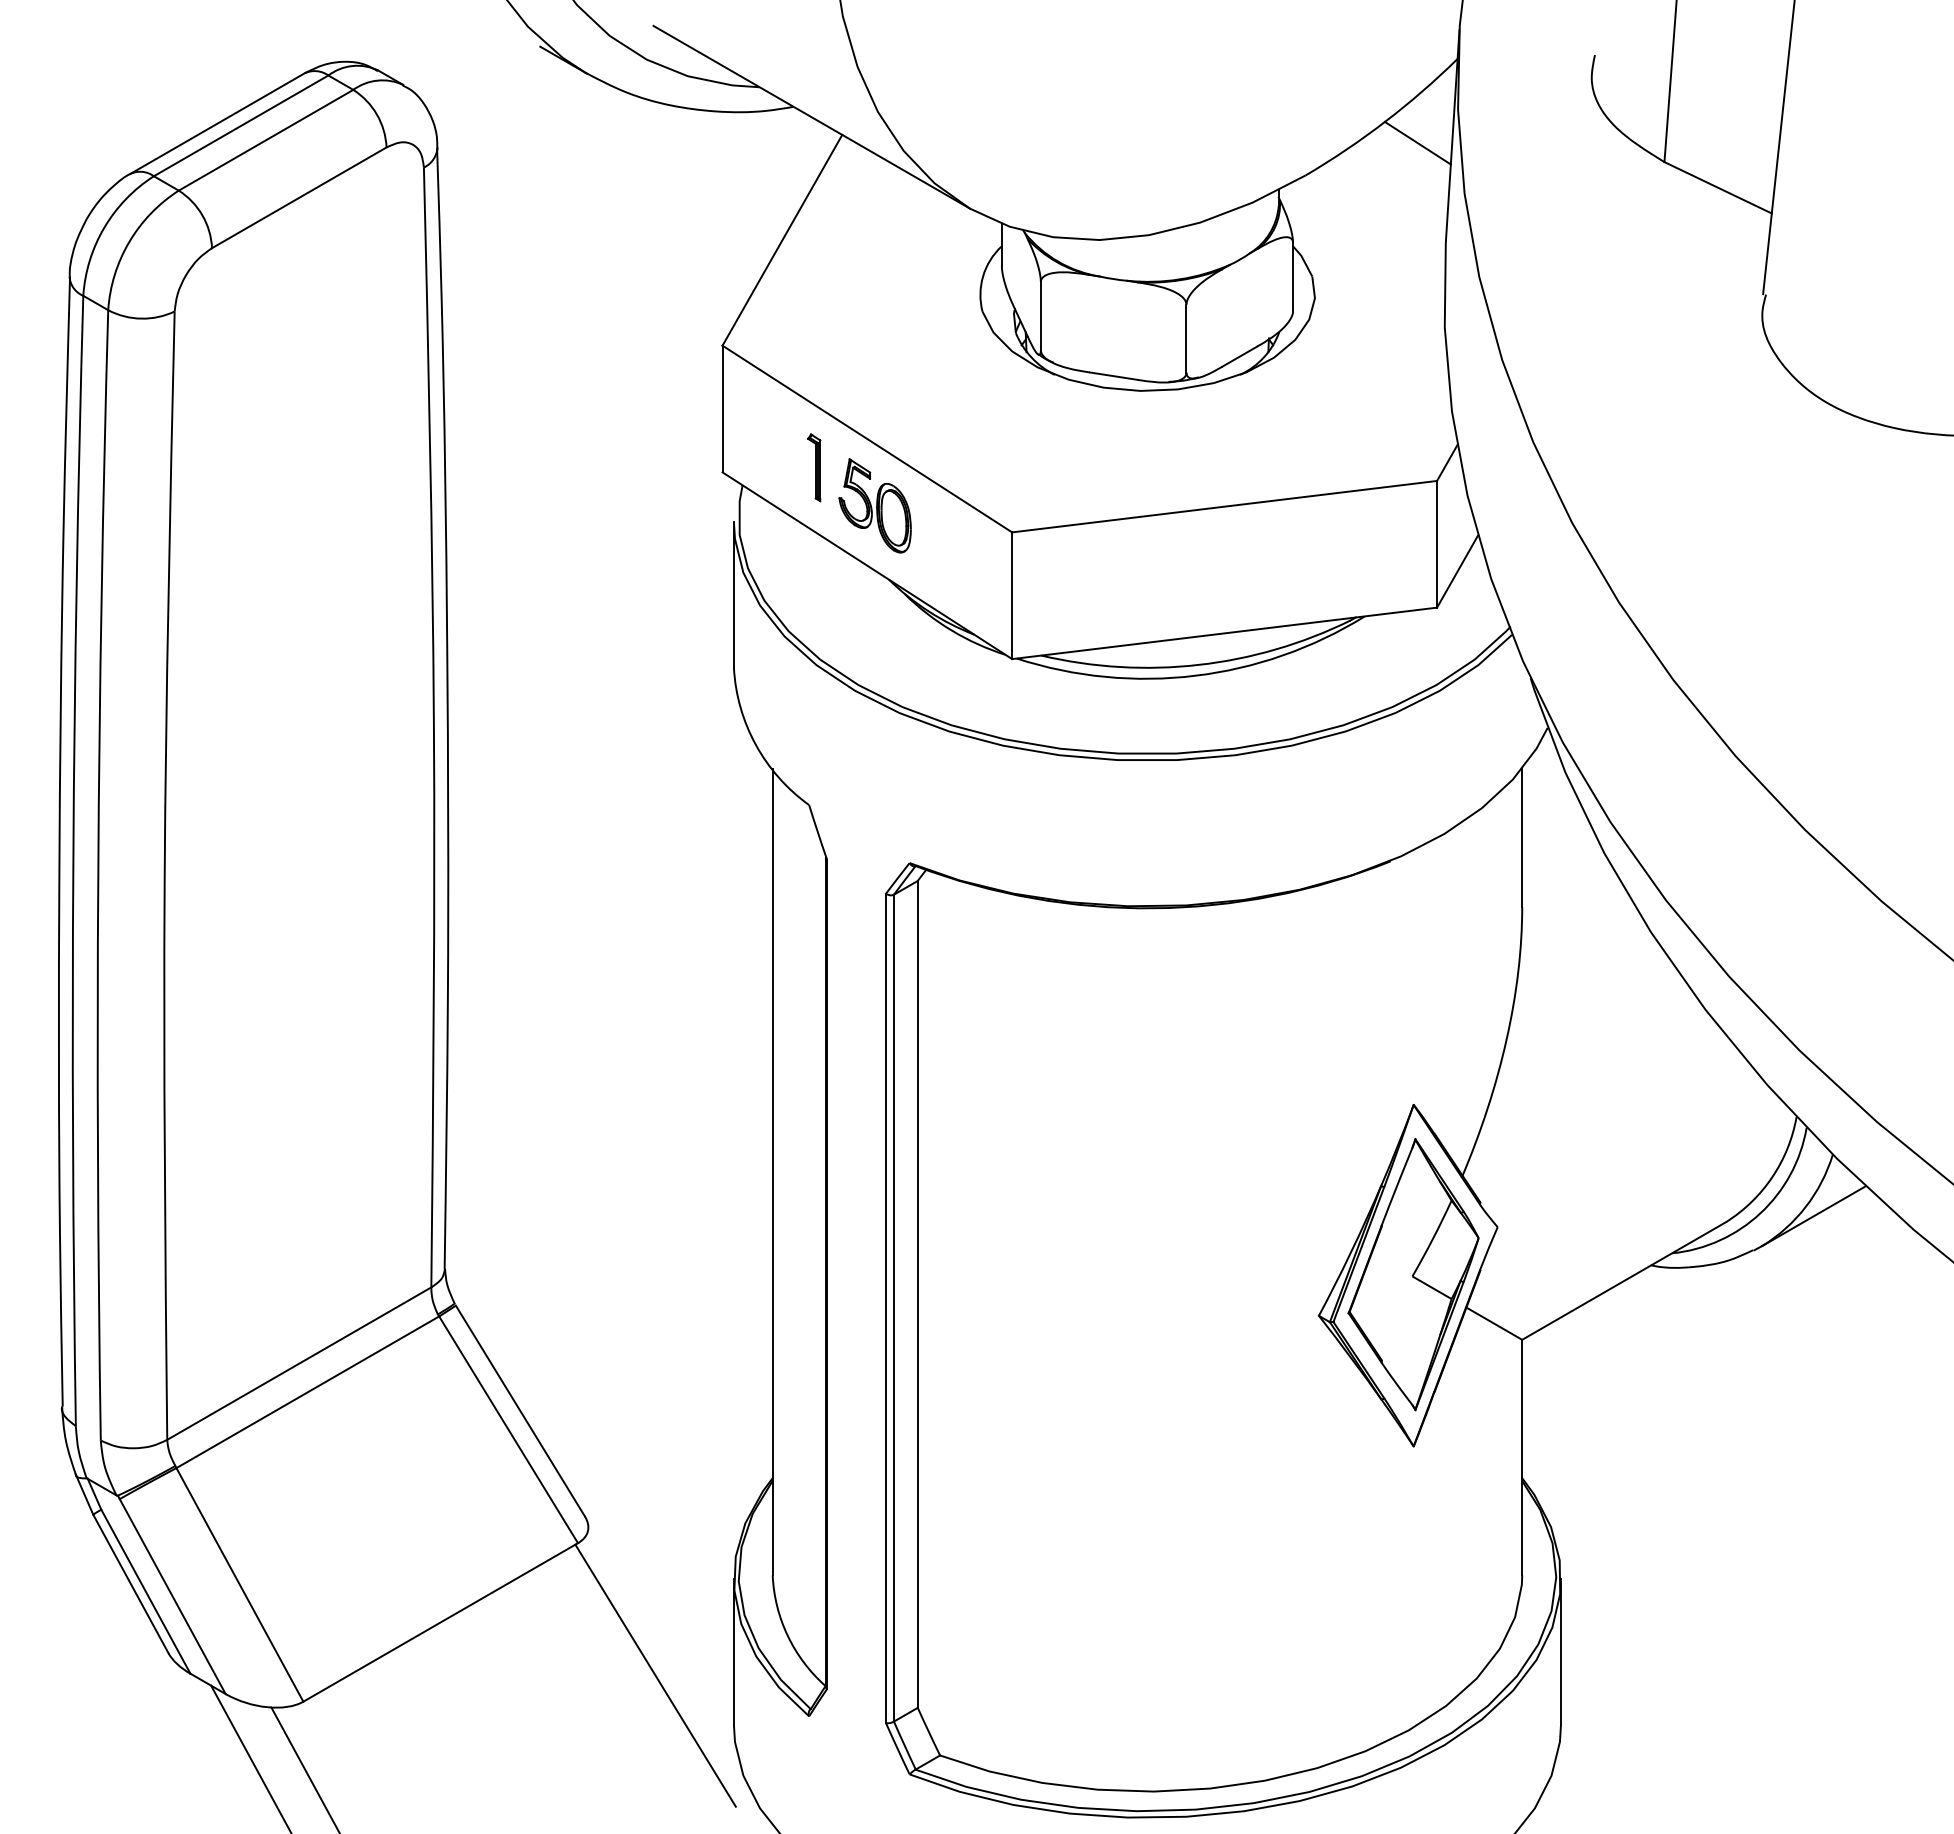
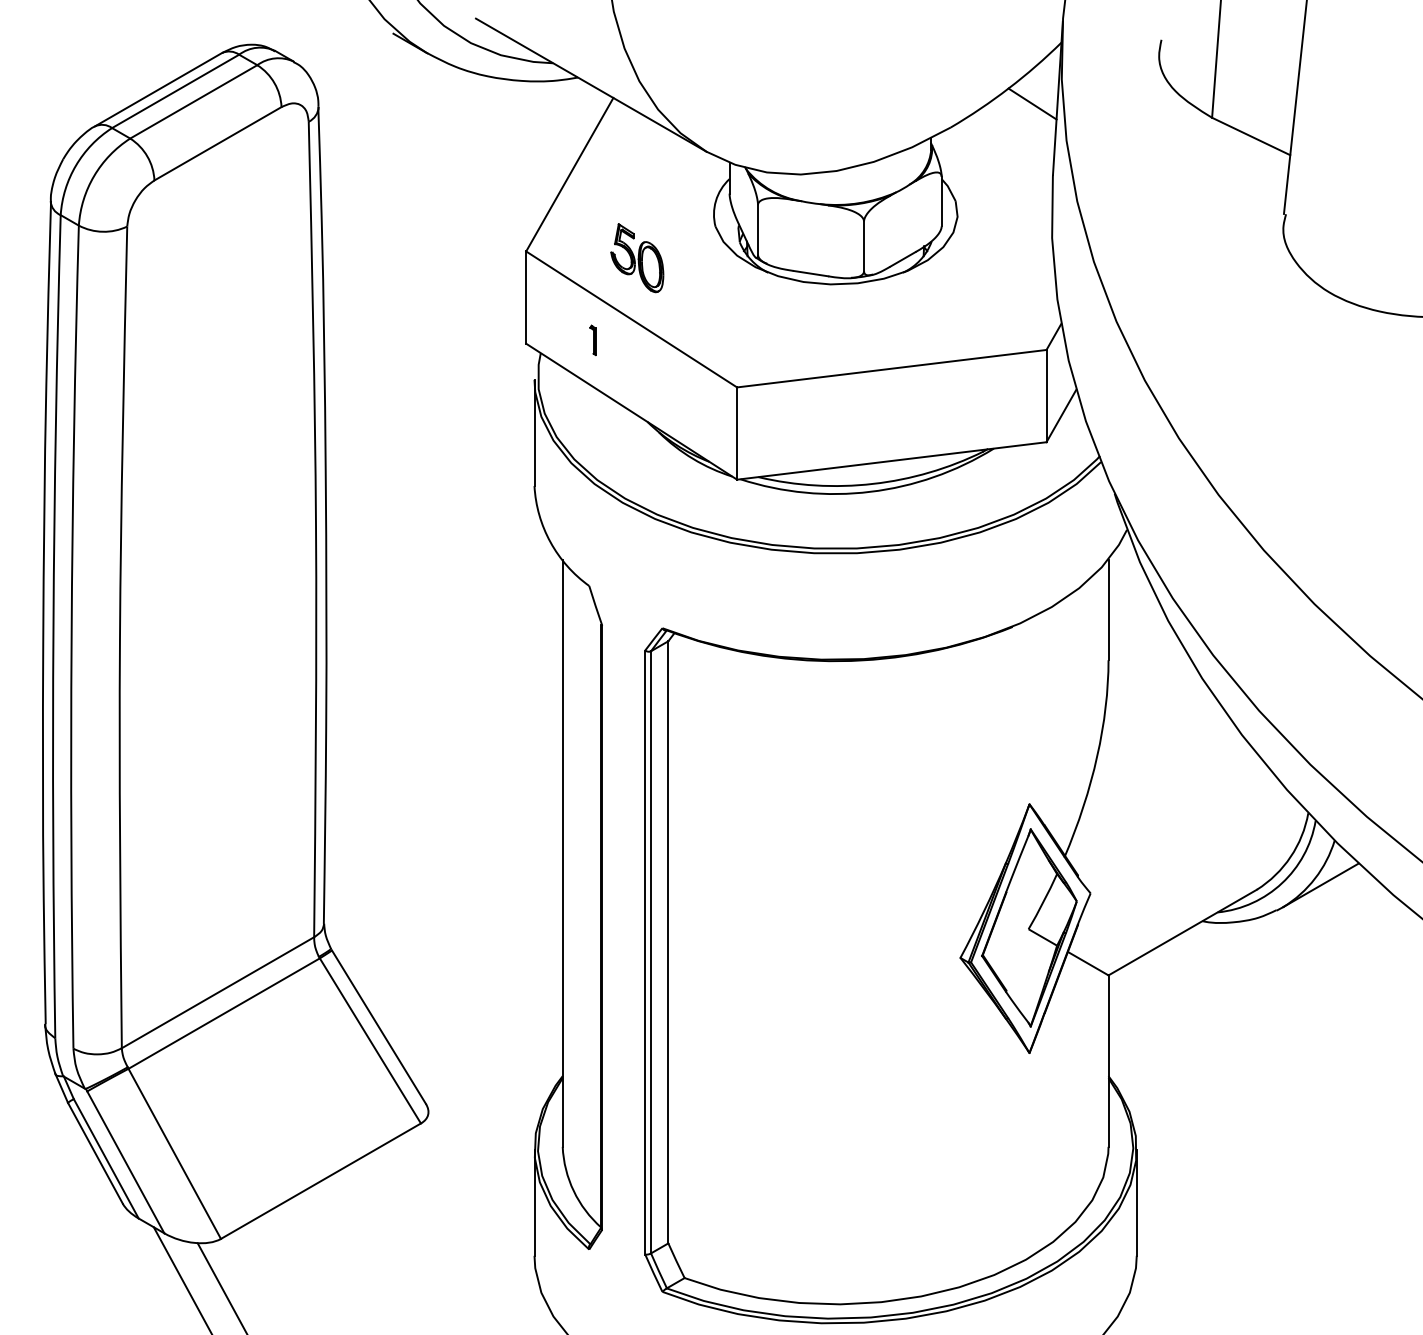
part: (814, 467) -> (593, 340), size x0.6
part: (874, 505) -> (636, 257), moved
line: (655, 1675) -> (477, 1219), removed

